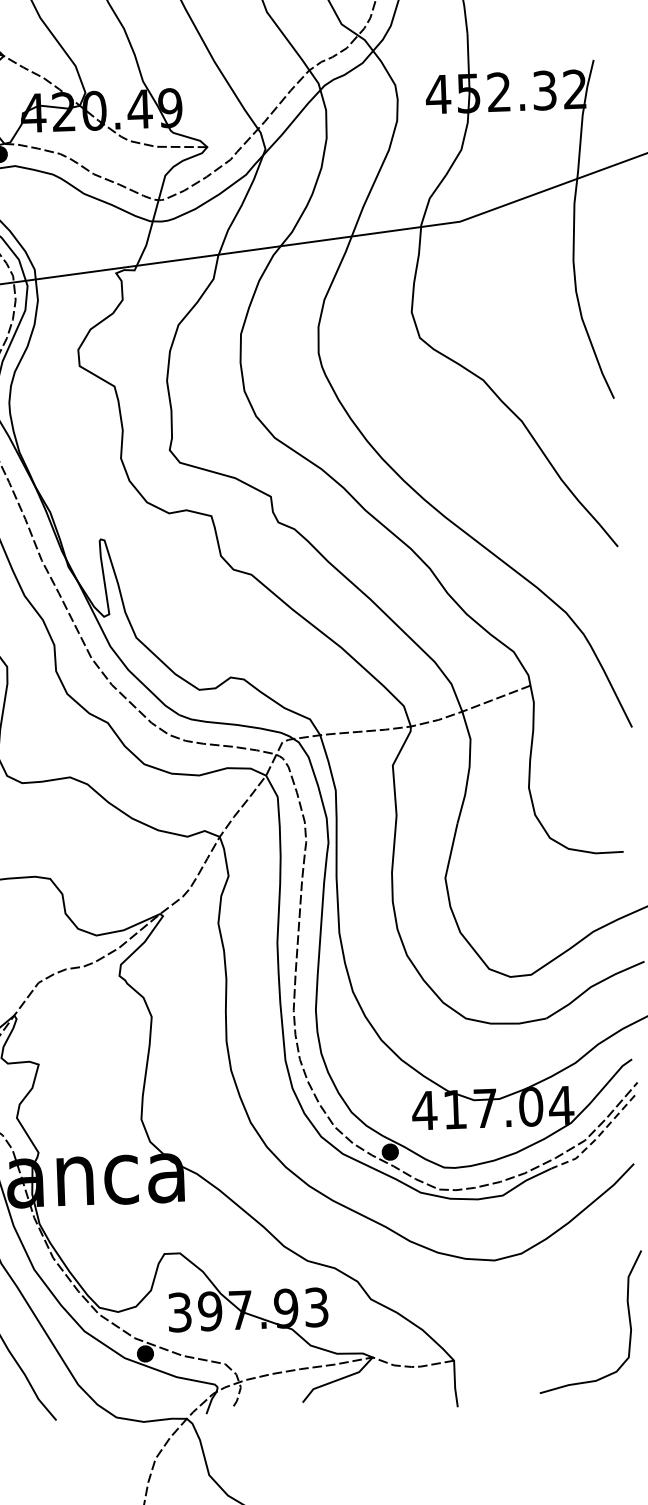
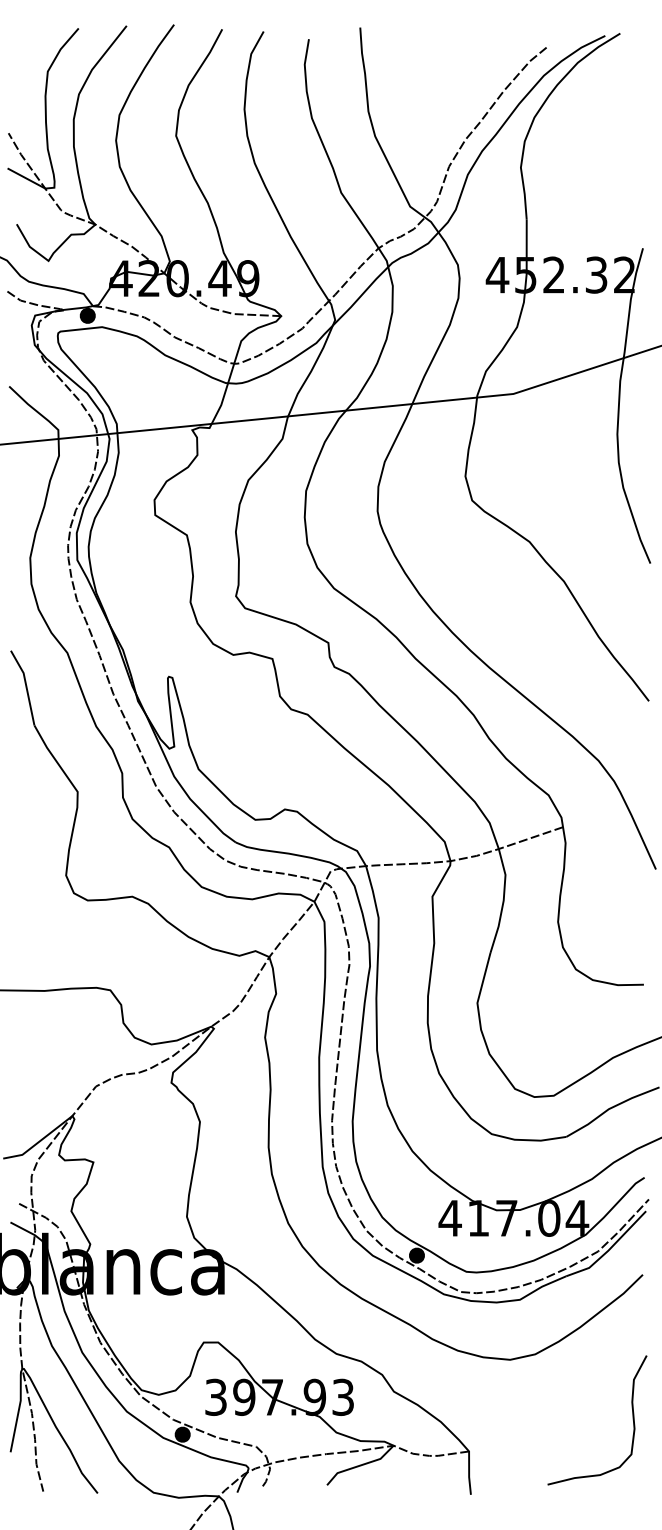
line: (597, 1139) -> (609, 1250), dashed -> solid

